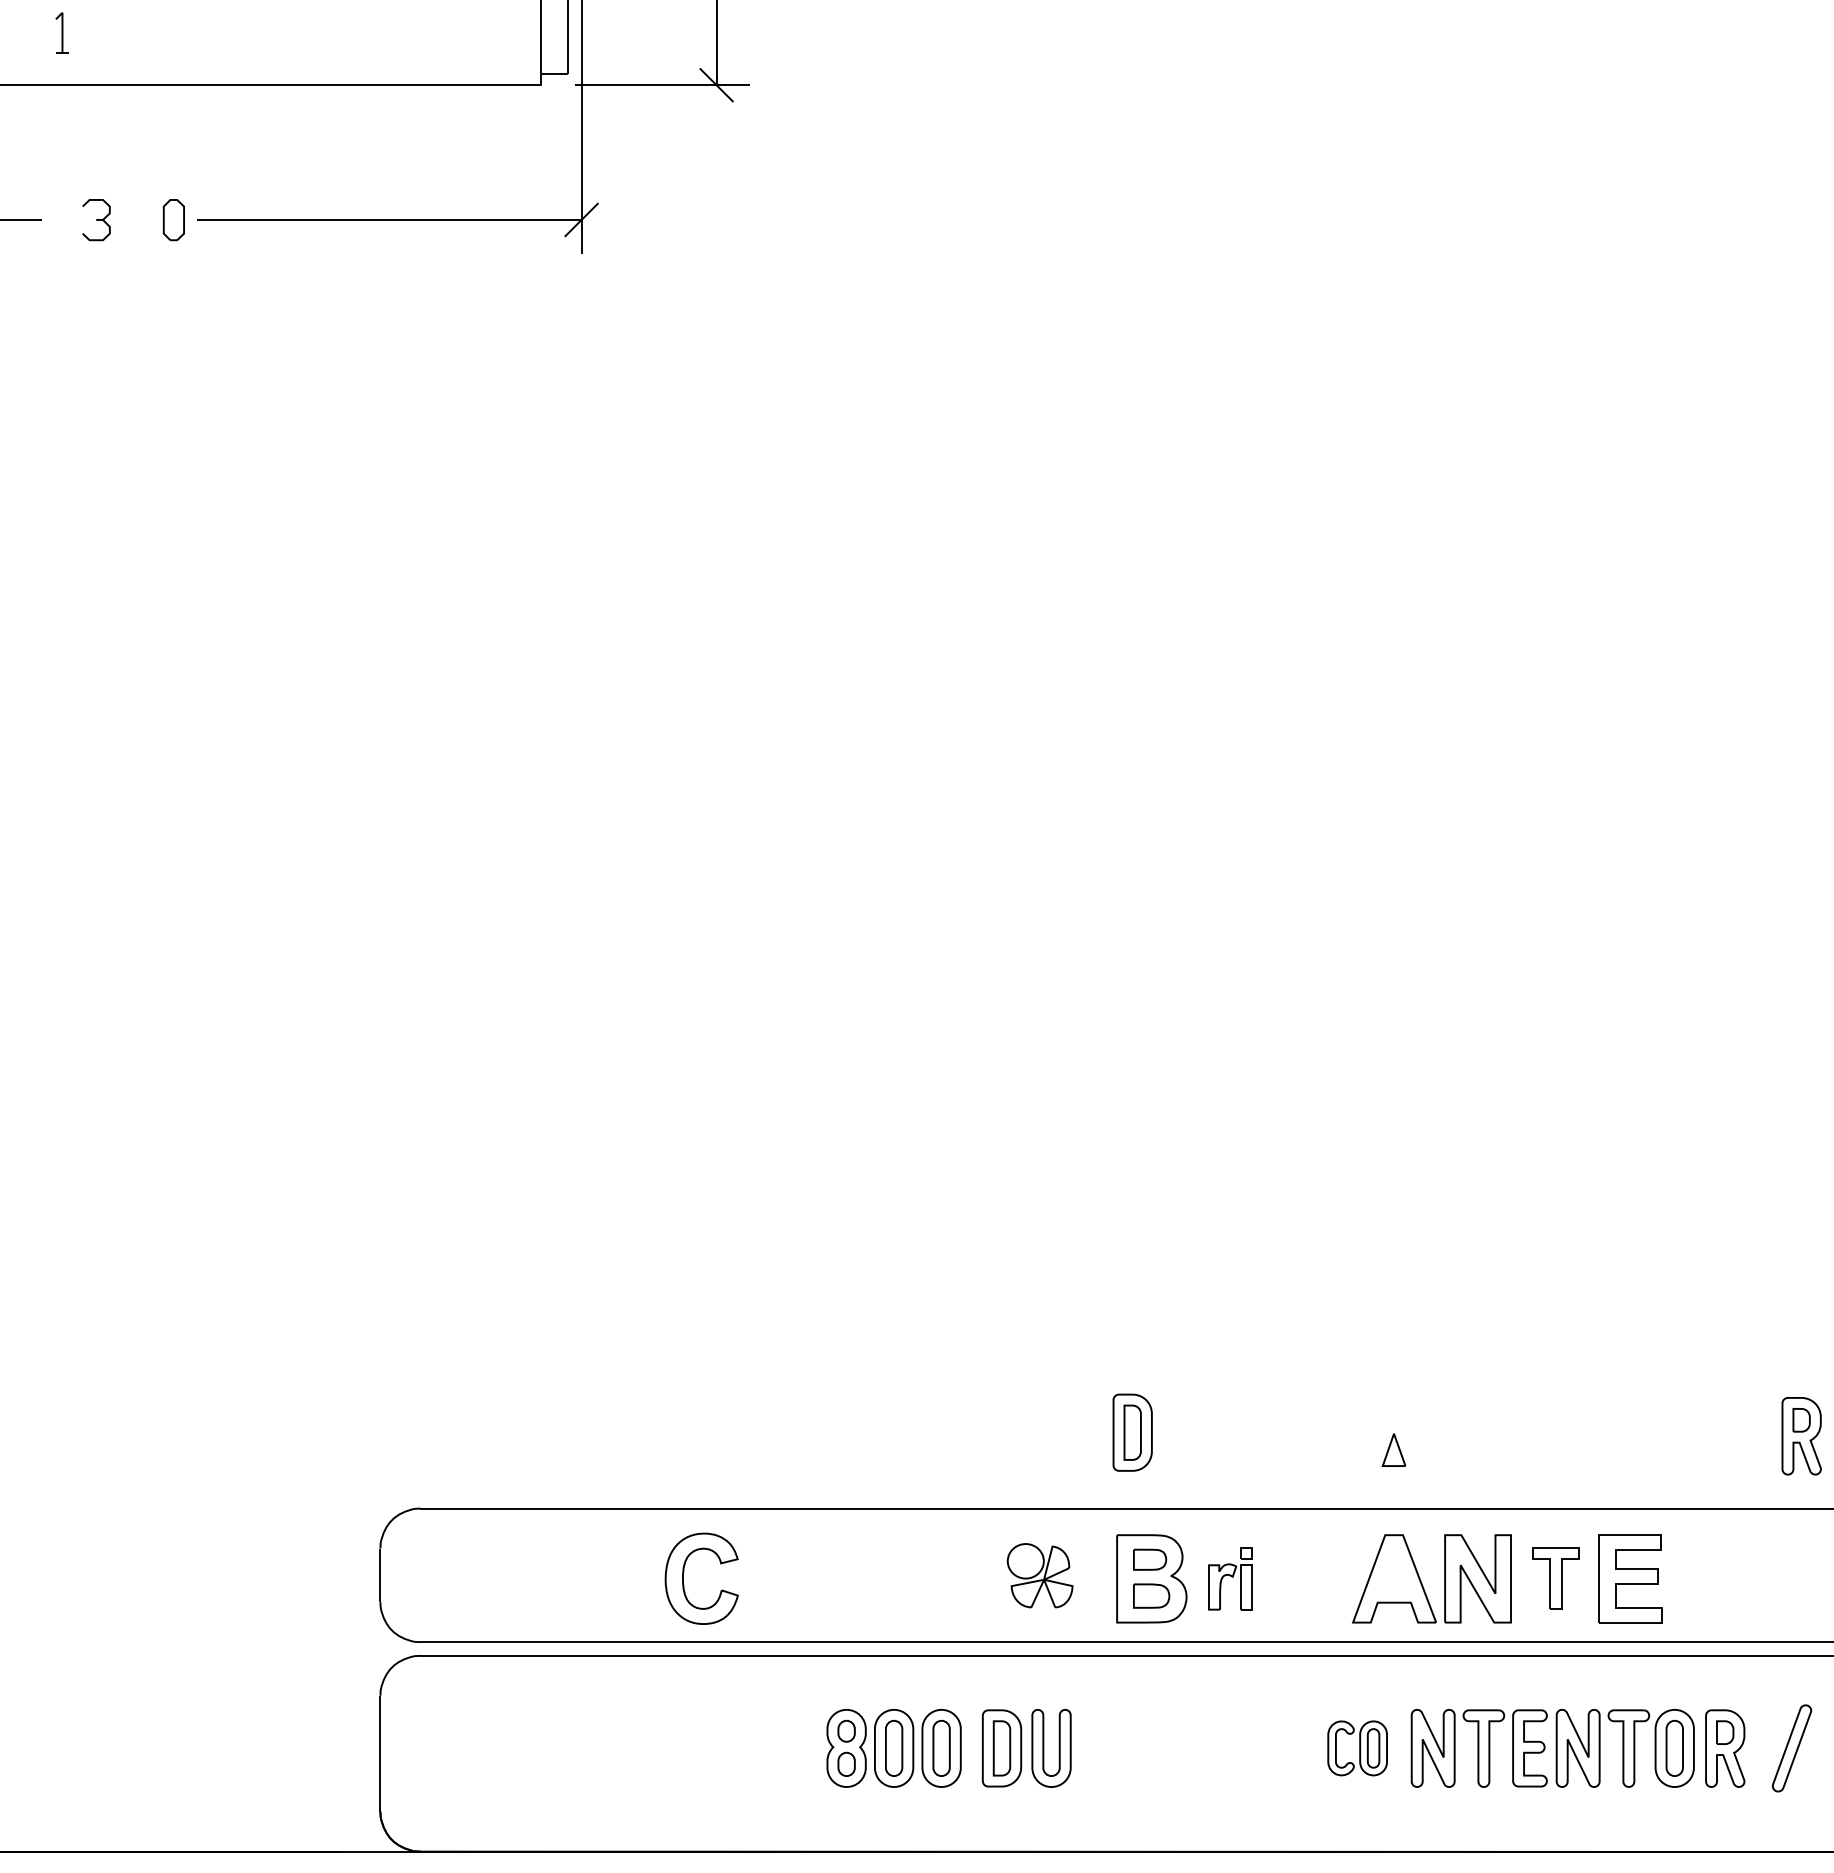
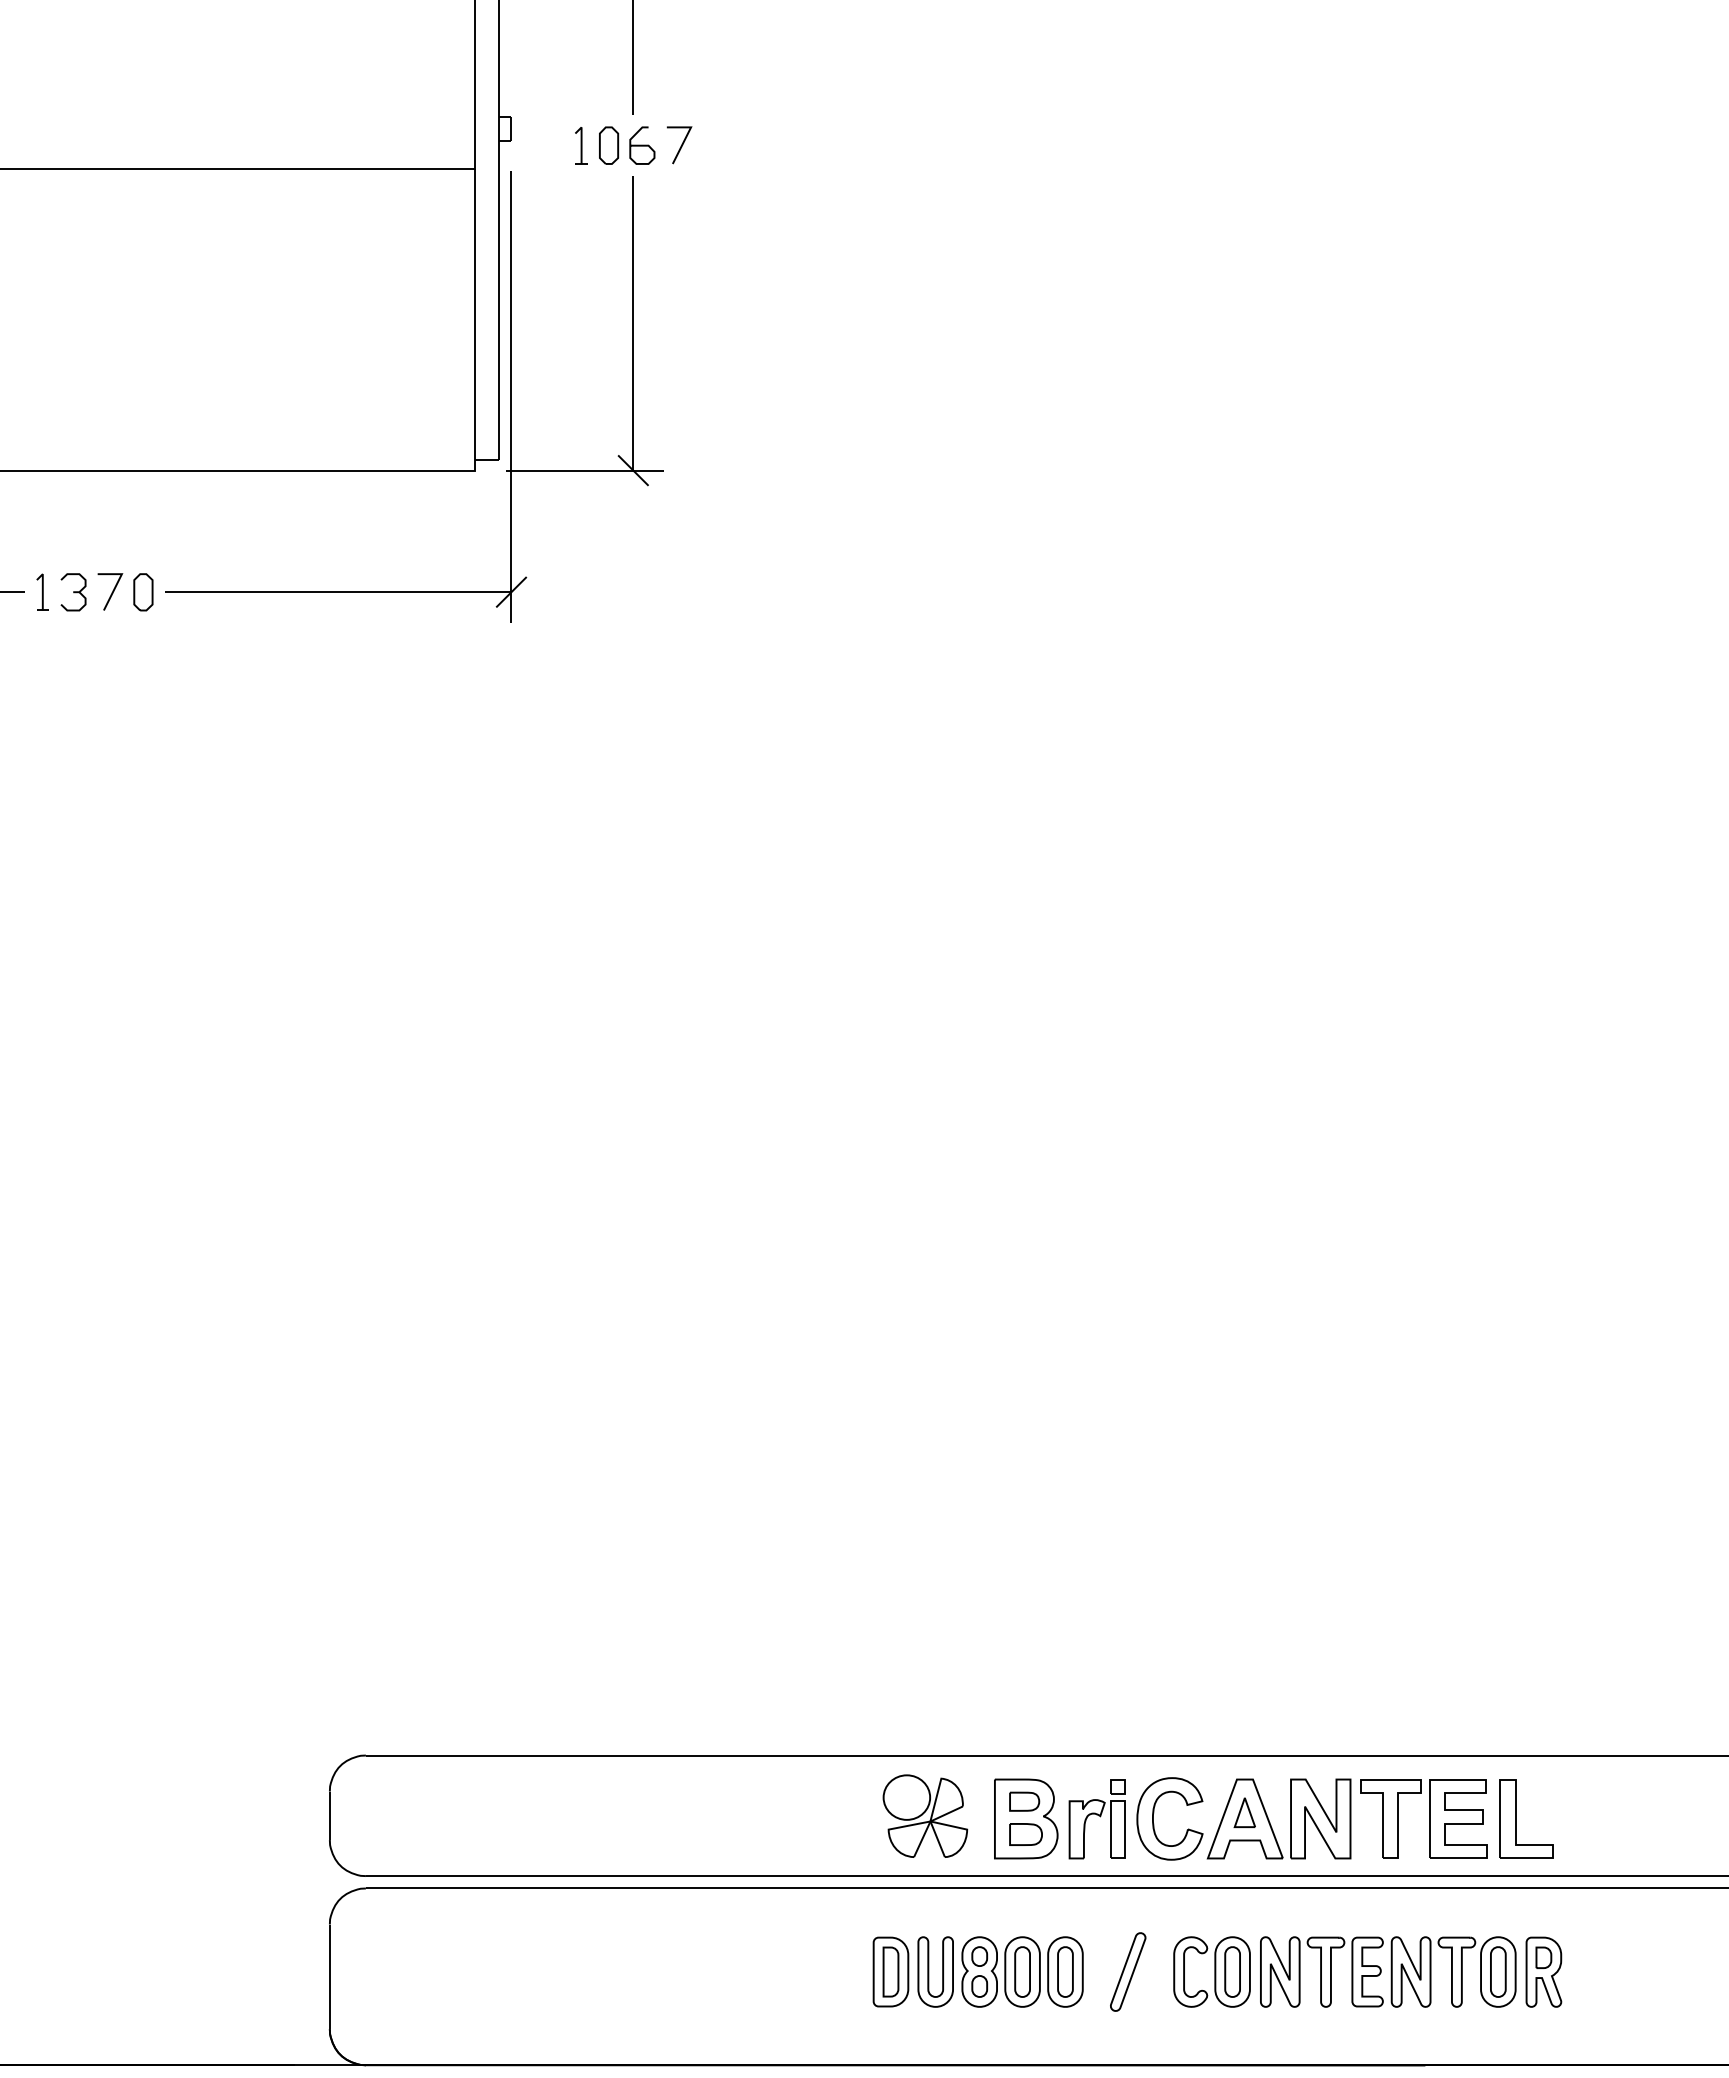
part: (62, 31) -> (42, 591), moved
curve: (138, 220) -> (111, 592), added
part: (1132, 1432) -> (1008, 1686), removed
part: (1801, 1435) -> (1612, 1689), removed
part: (1393, 1449) -> (1244, 1812), moved
part: (684, 1572) -> (1154, 1813), moved
part: (1040, 1575) -> (925, 1815), size x1.43
part: (1555, 1578) -> (1390, 1818), size x1.43
part: (1694, 1578) -> (1516, 1818), added
part: (1229, 1579) -> (1096, 1819), size x1.43
part: (894, 1747) -> (1022, 1971), moved
part: (1357, 1747) -> (1211, 1971), size x1.43
part: (1792, 1747) -> (1128, 1971), moved

